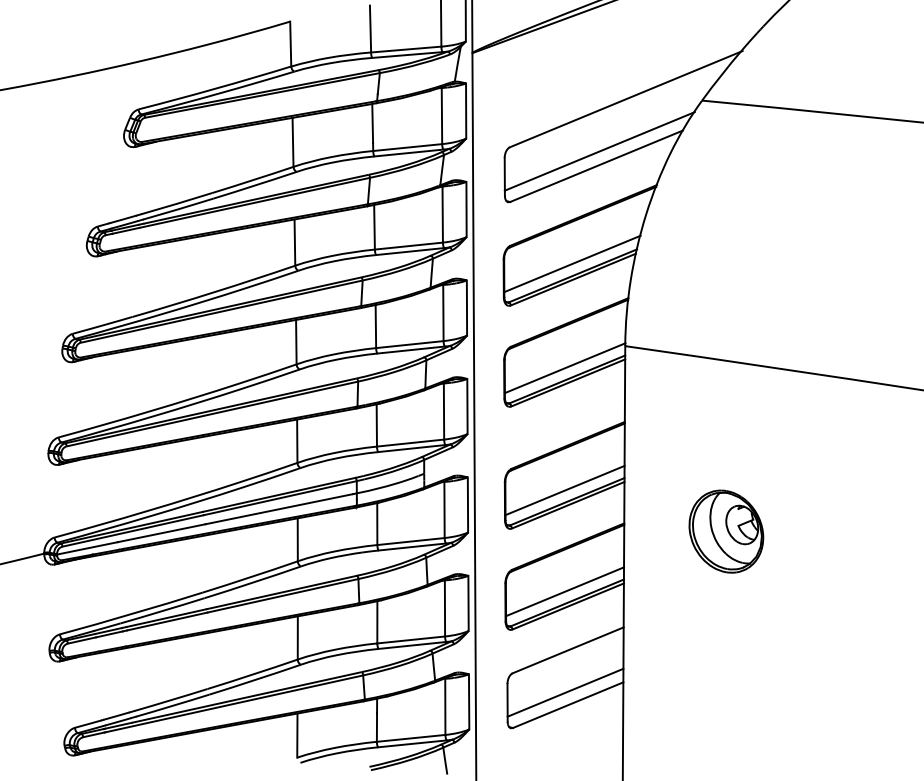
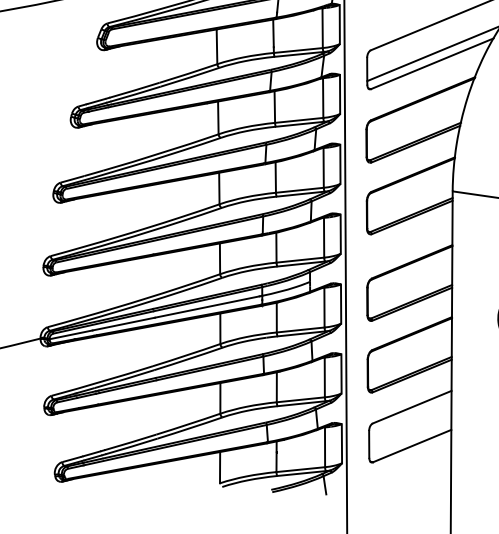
line: (572, 263) -> (415, 132), removed
line: (564, 368) -> (409, 207), removed
line: (564, 490) -> (409, 293), removed
line: (565, 591) -> (410, 365), removed
line: (565, 692) -> (410, 437), removed

